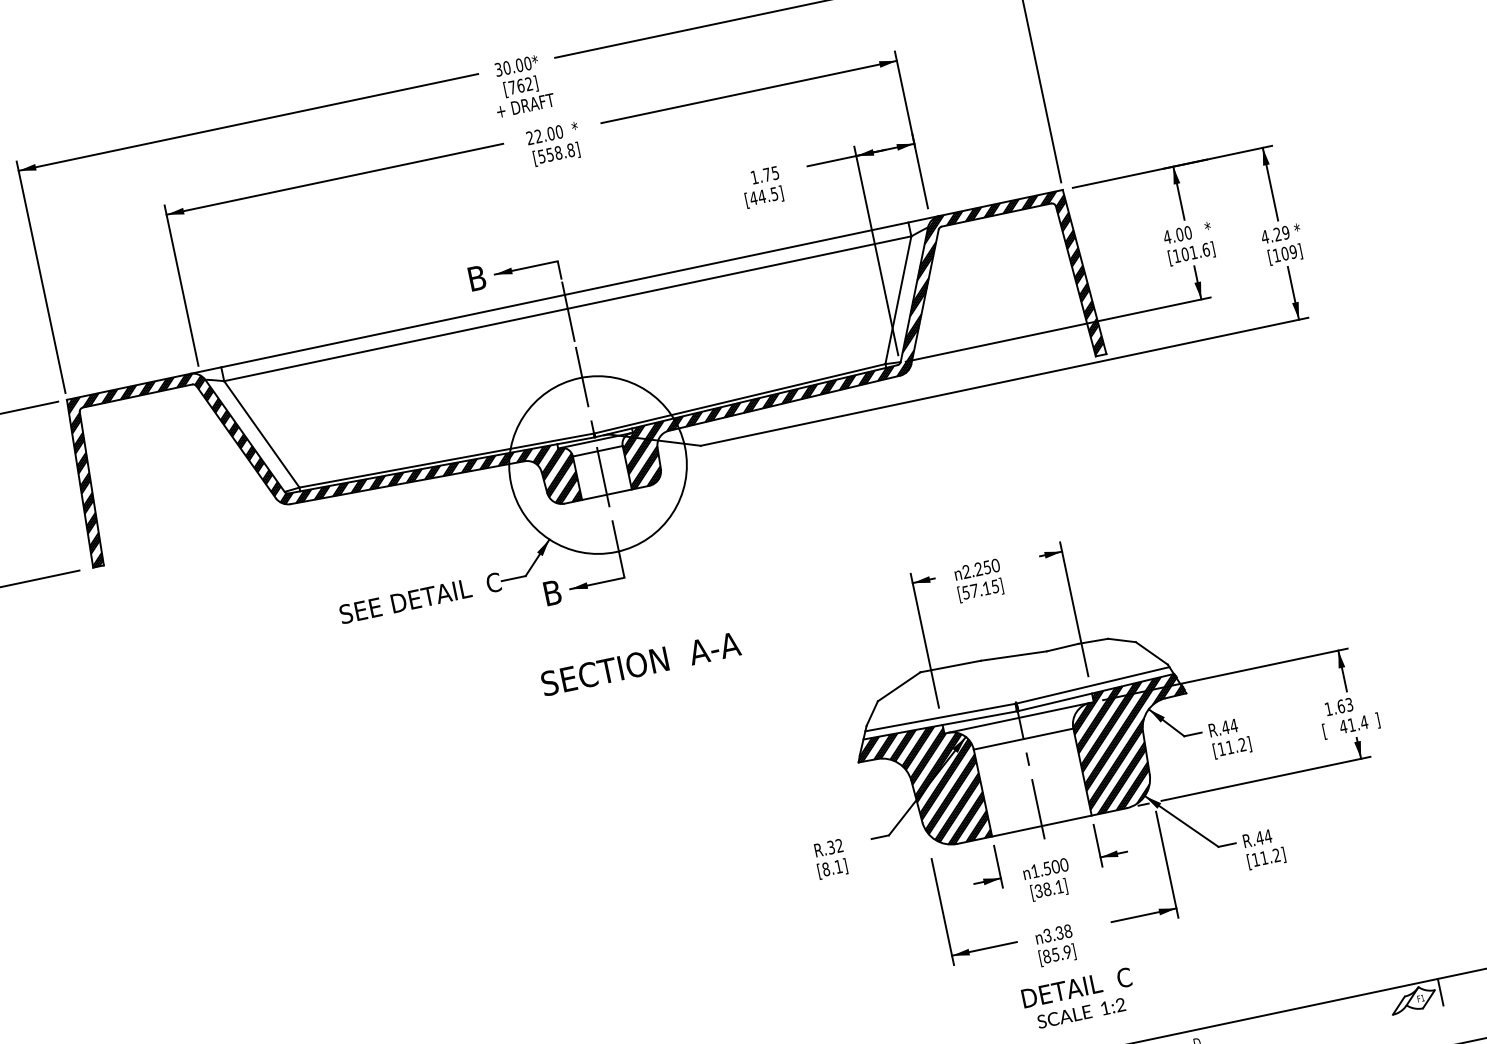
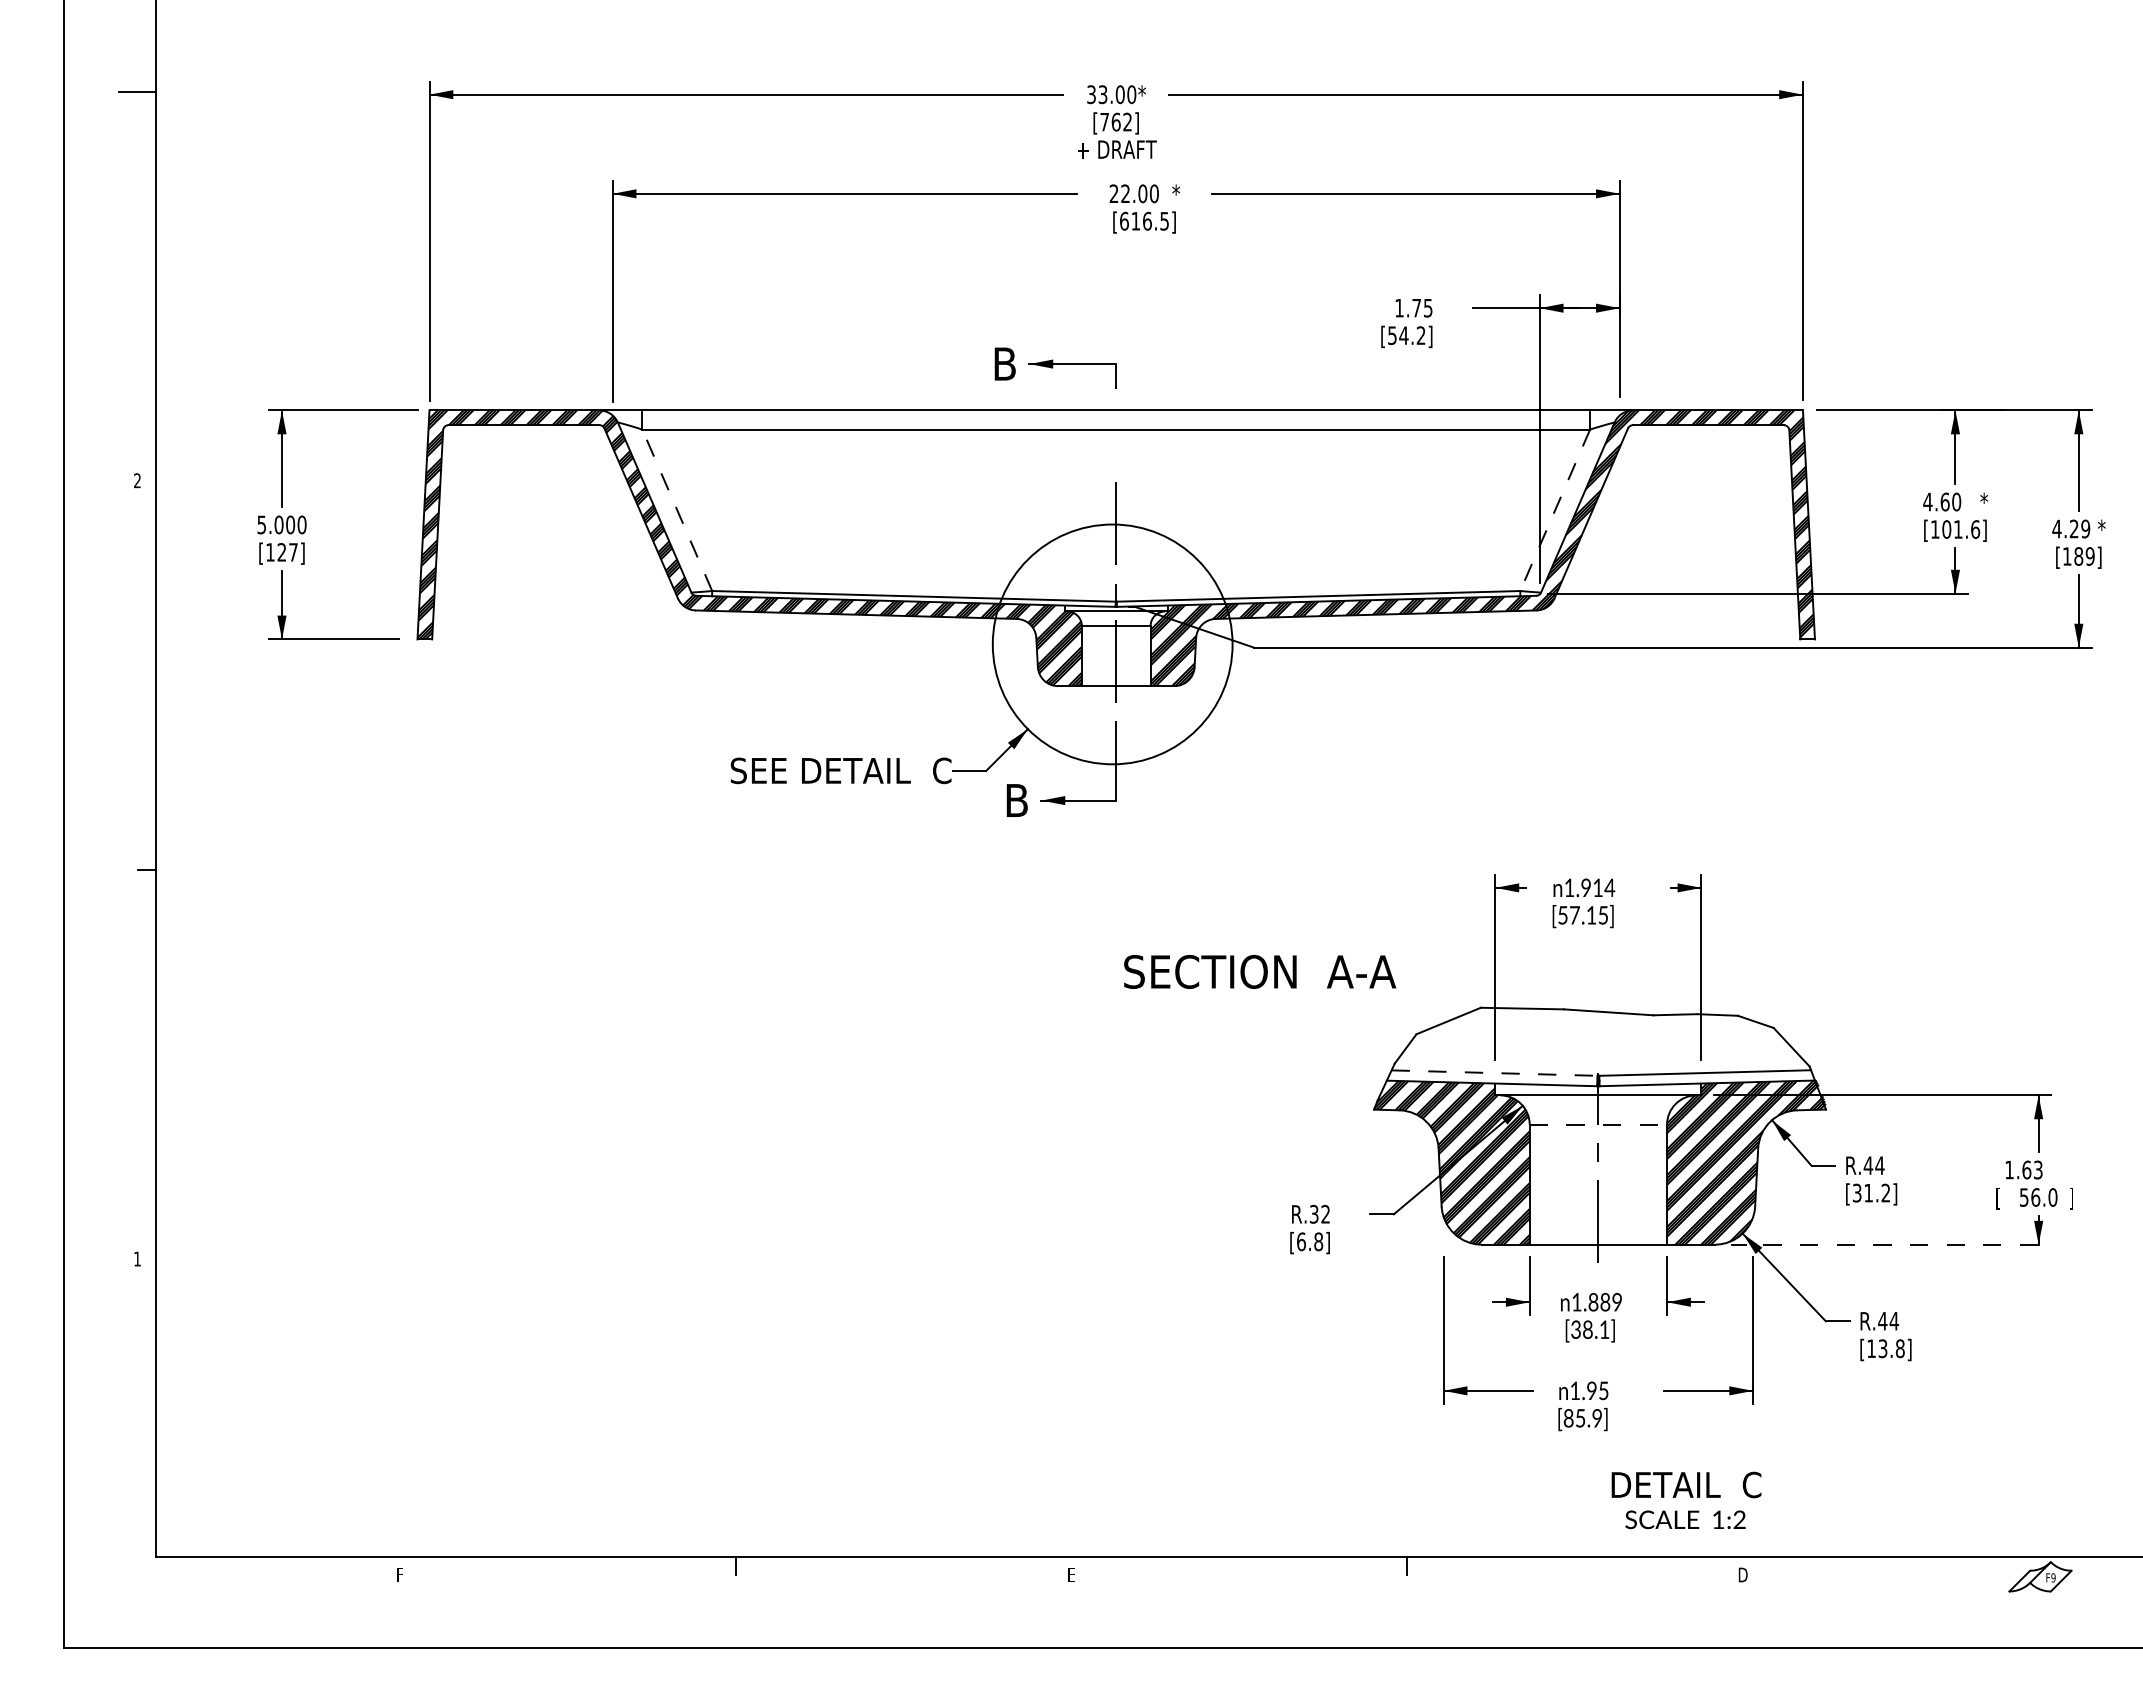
text: (506, 67) -> (1102, 94), 30.00* -> 33.00*
text: (556, 152) -> (1144, 220), [558.8] -> [616.5]
text: (763, 196) -> (1406, 335), [44.5] -> [54.2]
text: (1179, 234) -> (1944, 501), 4.00 -> 4.60
text: (1284, 253) -> (2078, 556), [109] -> [189]
line: (898, 300) -> (1555, 510), solid -> dashed
line: (568, 312) -> (1116, 434), removed
line: (262, 434) -> (677, 510), solid -> dashed
text: (980, 568) -> (1589, 887), 2.250 -> 1.914
text: (641, 663) -> (1260, 971), moved
line: (940, 717) -> (1494, 1073), solid -> dashed
text: (1353, 724) -> (2038, 1197), 41.4 -> 56.0
line: (1023, 738) -> (1598, 1124), solid -> dashed
text: (1221, 748) -> (1856, 1192), [11.2] -> [31.2]
line: (1266, 778) -> (1907, 1244), solid -> dashed
text: (1270, 856) -> (1891, 1348), [11.2] -> [13.8]
text: (1055, 866) -> (1605, 1302), 1.500 -> 1.889
text: (832, 867) -> (1310, 1241), [8.1] -> [6.8]
text: (1057, 933) -> (1589, 1390), 3.38 -> 1.95
line: (1440, 991) -> (2078, 1574), removed
text: (1422, 997) -> (2053, 1577), F1 -> F9
text: (1079, 999) -> (1686, 1500), moved

